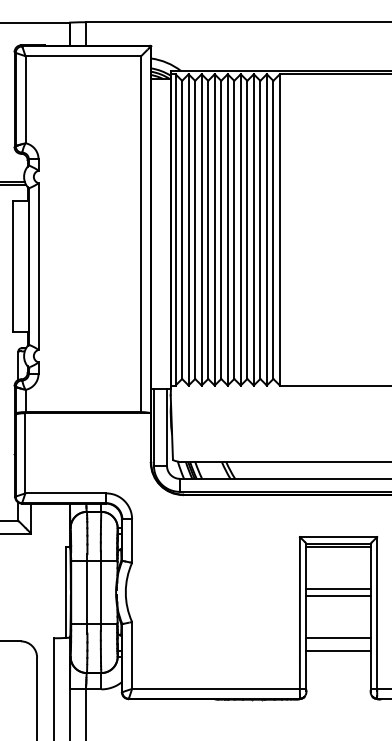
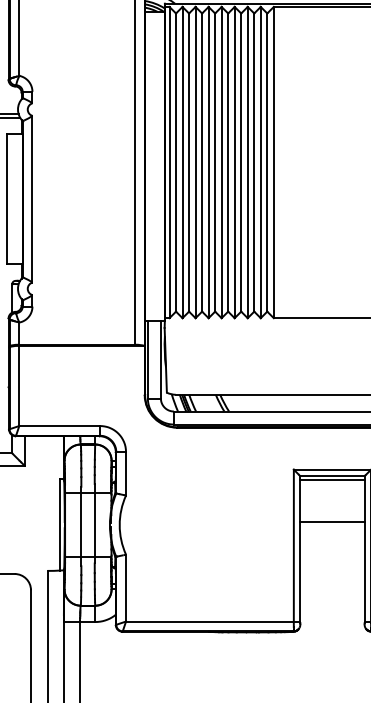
line: (338, 595) -> (332, 528), removed
line: (338, 637) -> (332, 570), removed
line: (338, 650) -> (332, 583), removed

